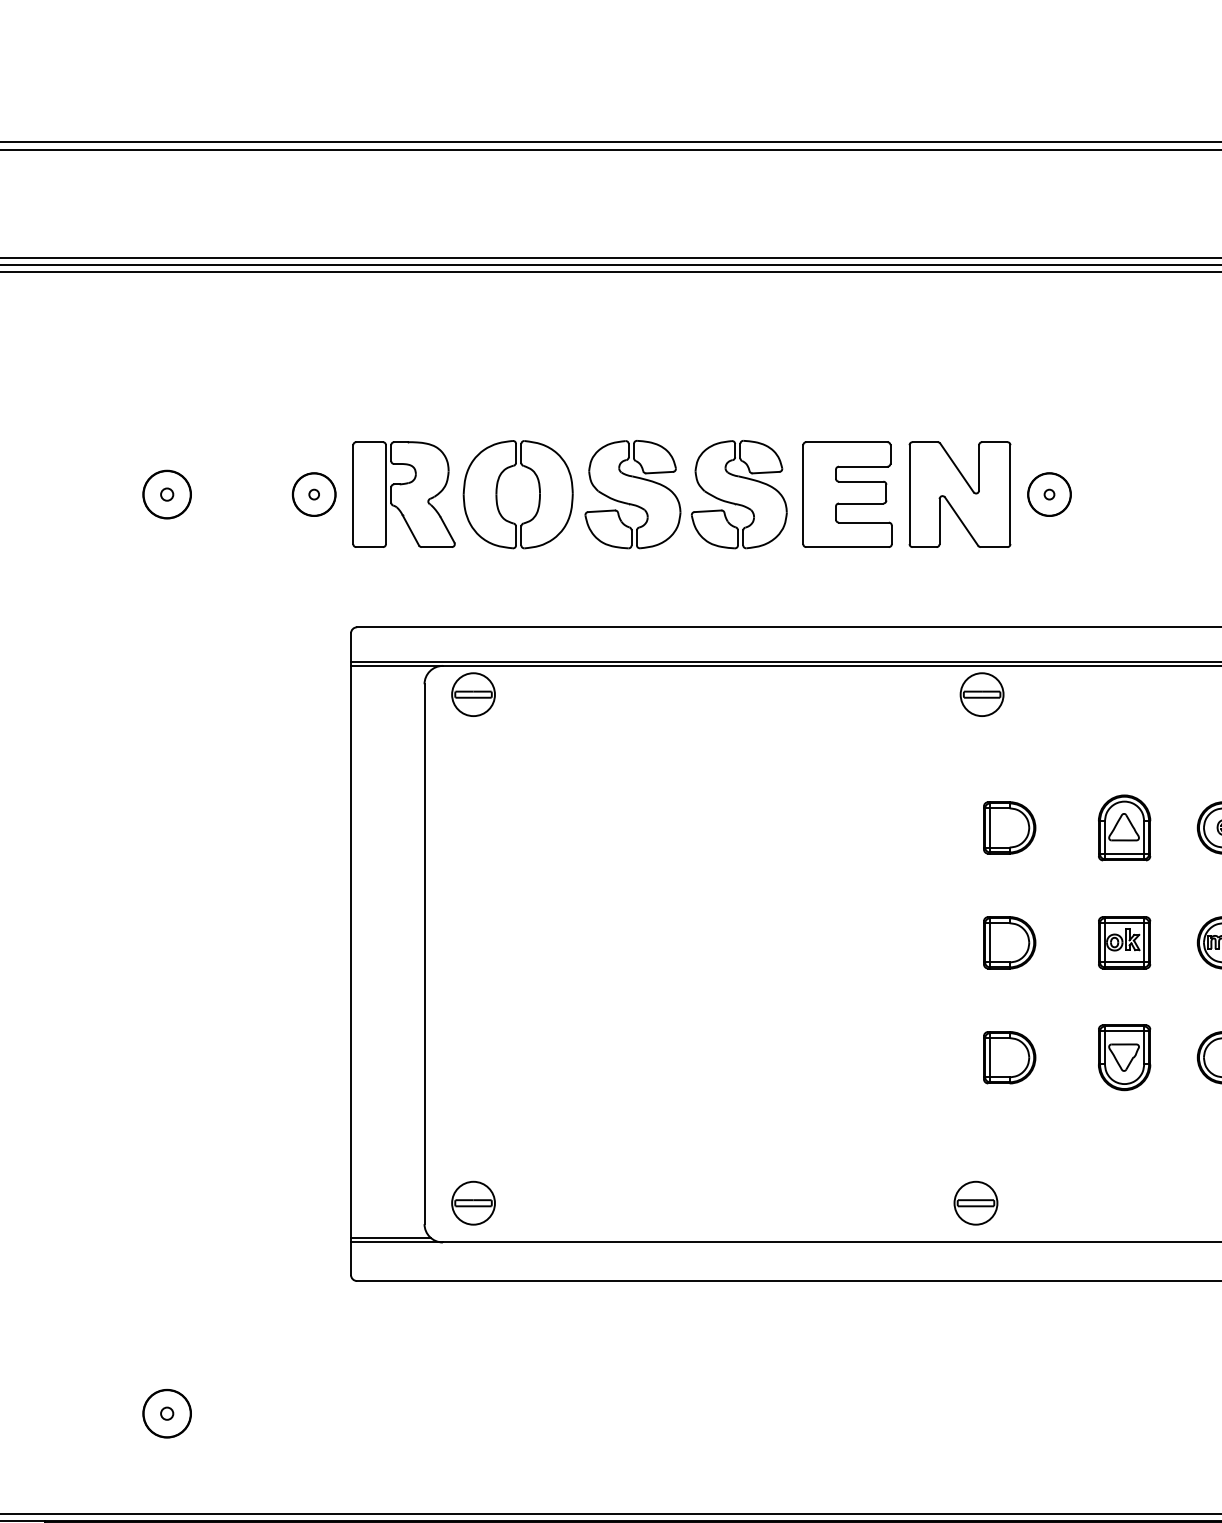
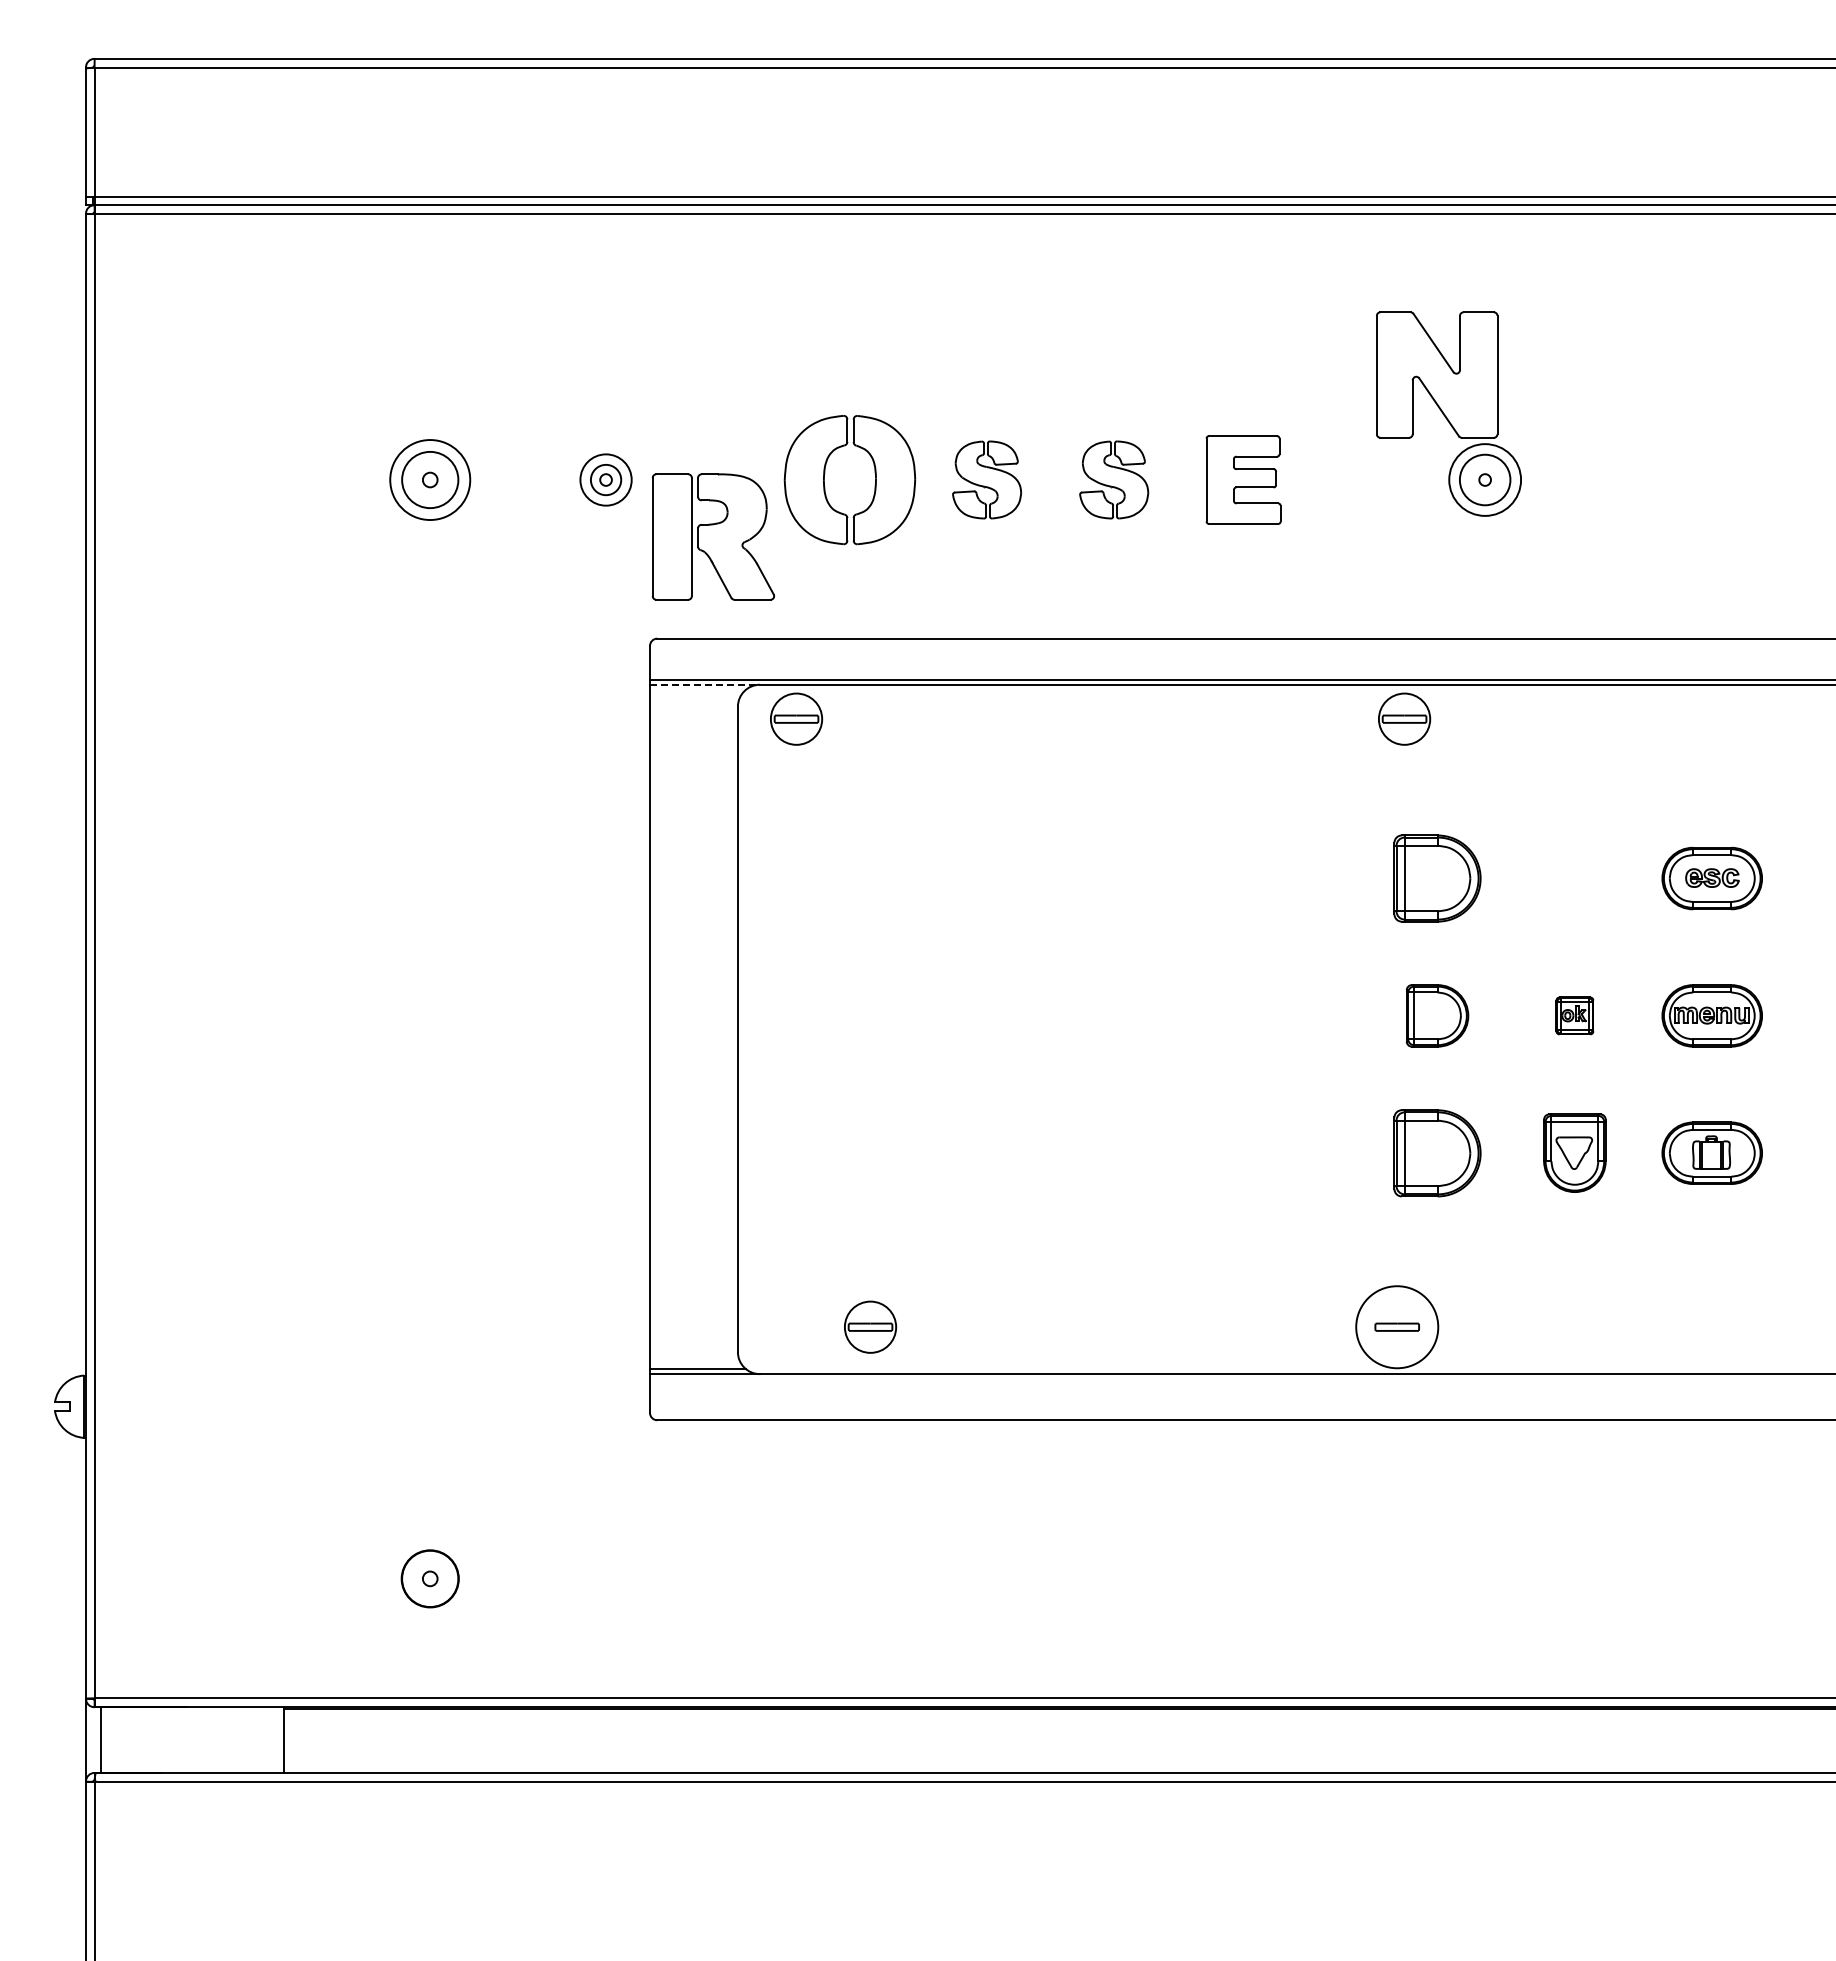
circle: (166, 494) -> (429, 479), size x1.4
circle: (313, 494) -> (605, 479), size x0.6
part: (403, 494) -> (712, 536), moved
part: (632, 494) -> (986, 479), size x0.6
part: (738, 494) -> (1113, 479), size x0.6
part: (847, 494) -> (1243, 479), size x0.7
part: (960, 494) -> (1437, 374), moved
circle: (1048, 494) -> (1484, 479), size x1.4
line: (396, 665) -> (704, 684), solid -> dashed
part: (1009, 827) -> (1437, 878), size x1.4
part: (1124, 827) -> (1574, 878), removed
part: (1124, 942) -> (1574, 1015), size x0.6
part: (1009, 1057) -> (1437, 1152), size x1.4
part: (473, 1202) -> (870, 1326), moved
circle: (975, 1202) -> (1396, 1326), size x1.6

